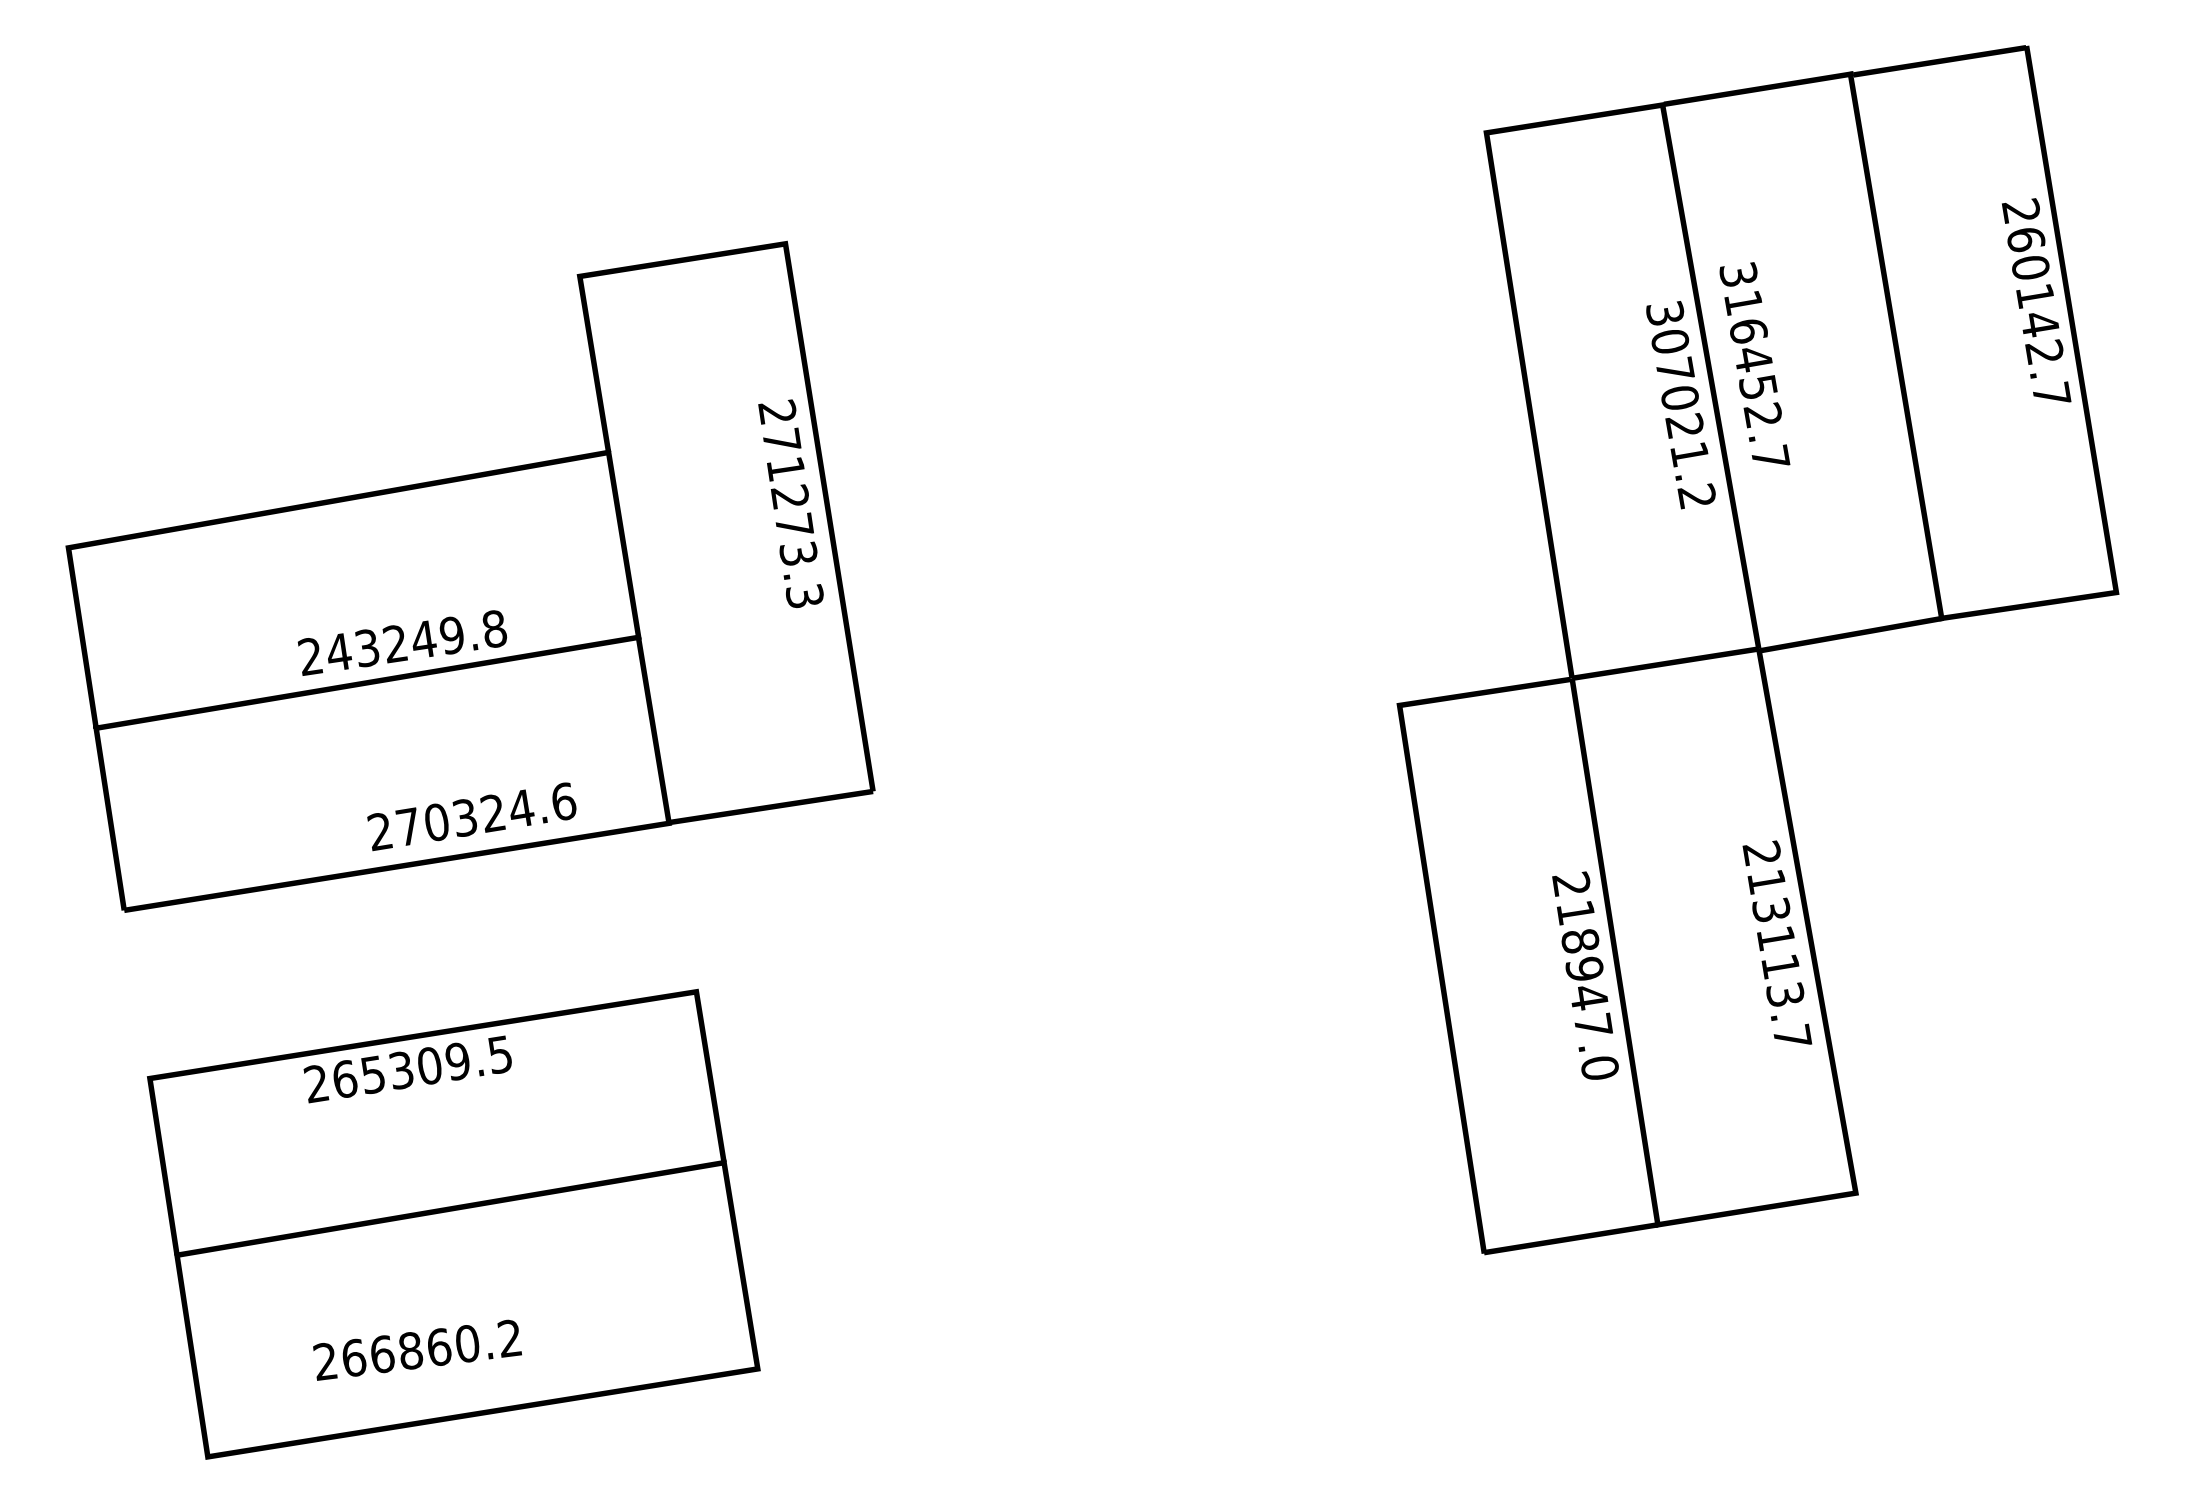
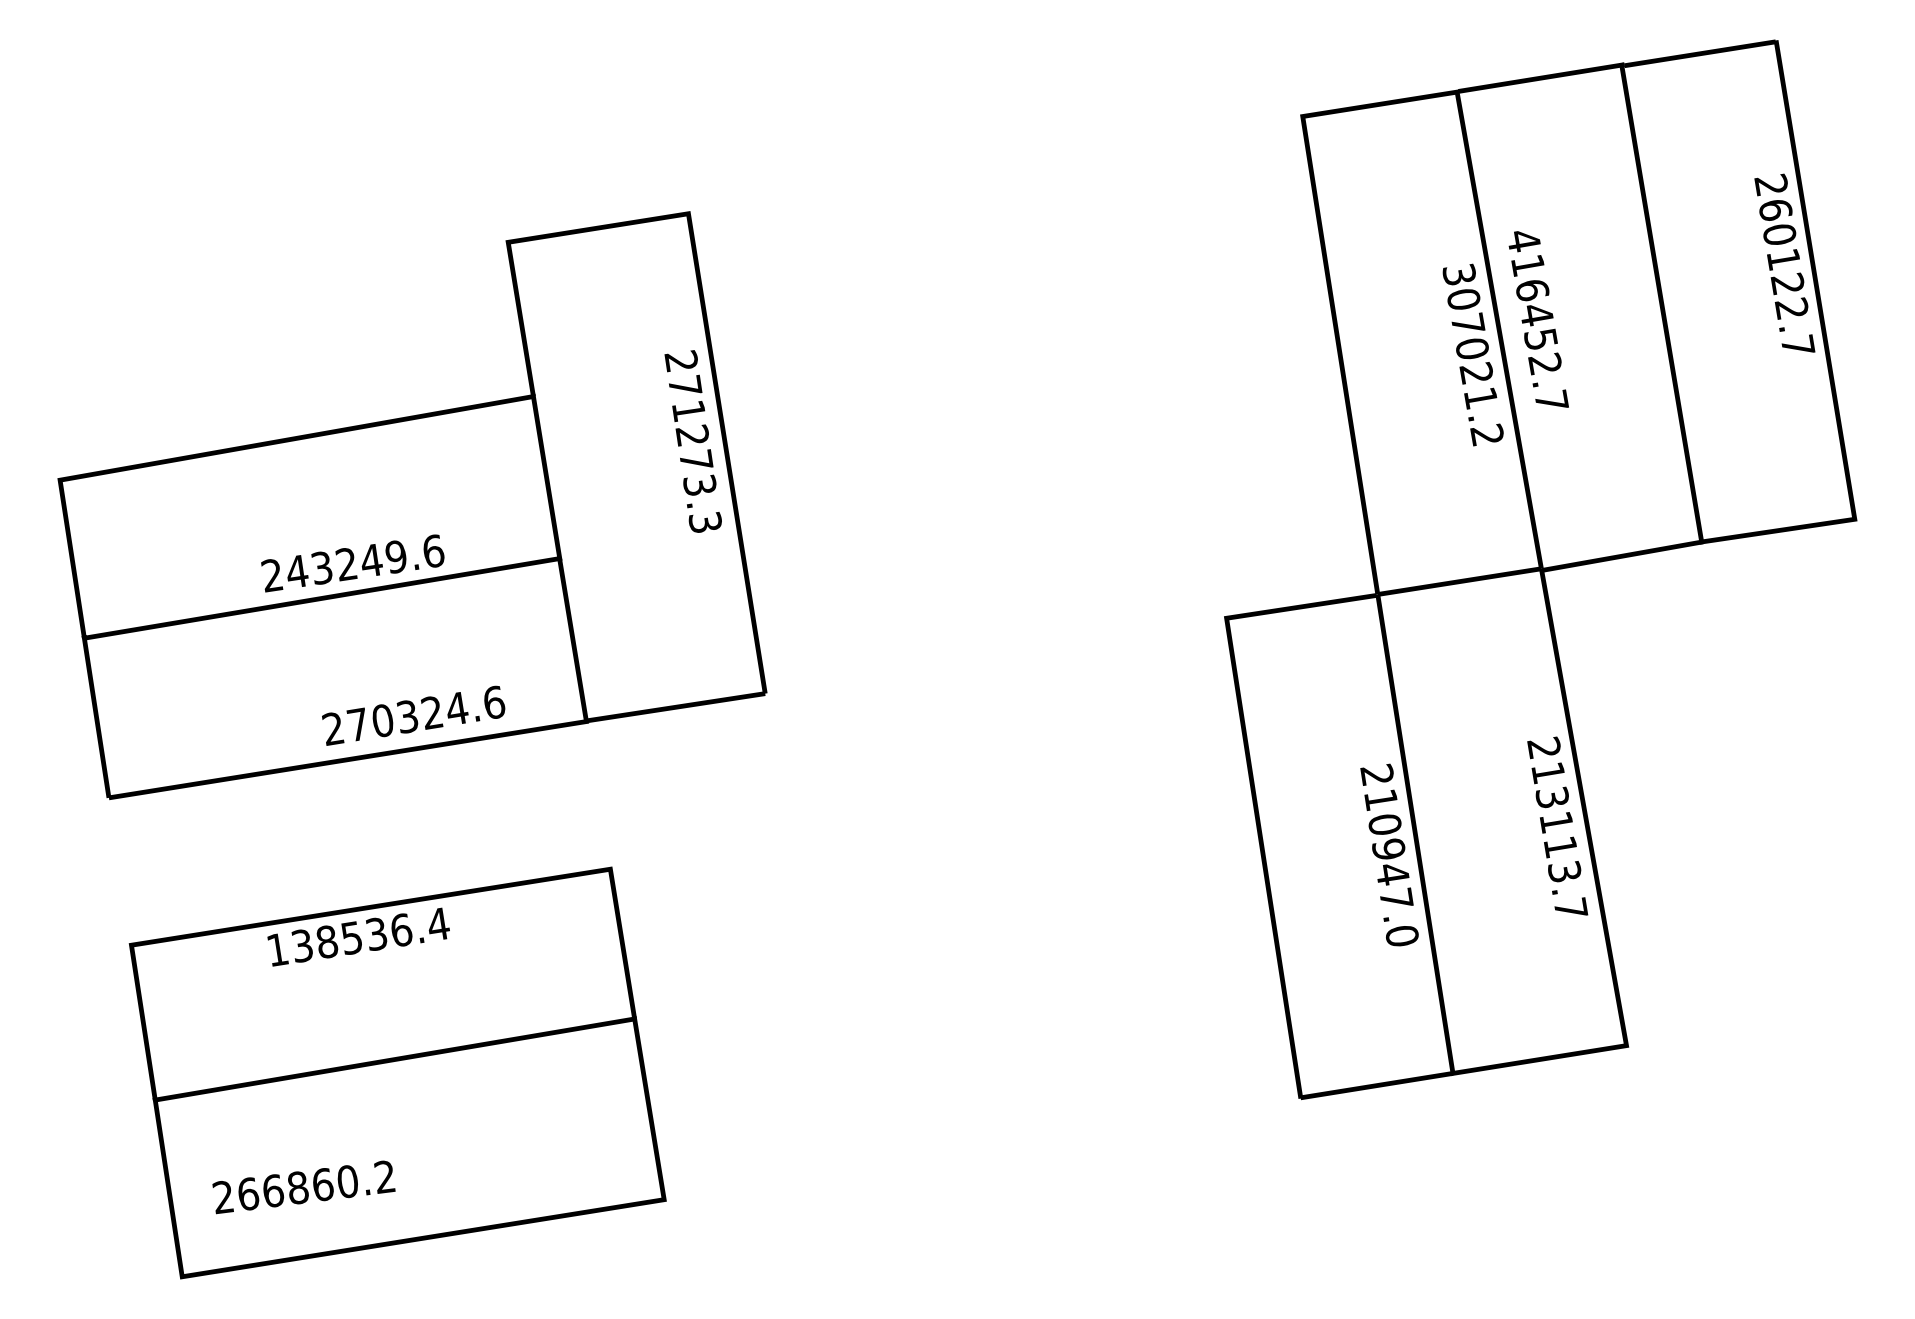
text: (1738, 274) -> (1523, 240), 316452.7 -> 416452.7
text: (2039, 323) -> (1787, 283), 260142.7 -> 260122.7
text: (494, 628) -> (433, 550), 243249.8 -> 243249.6
text: (1579, 940) -> (1384, 824), 218947.0 -> 210947.0
text: (407, 1068) -> (357, 936), 265309.5 -> 138536.4
text: (416, 1350) -> (303, 1187), moved

